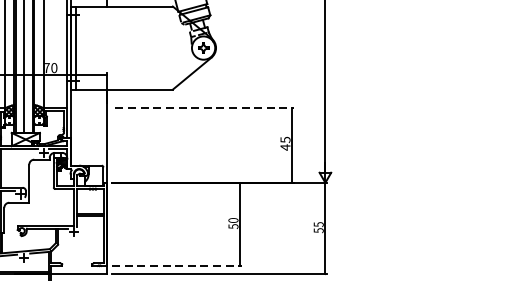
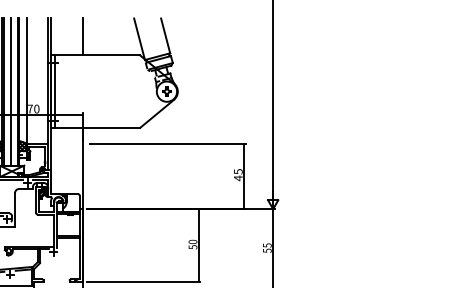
line: (204, 107) -> (167, 143), dashed -> solid
line: (176, 265) -> (143, 281), dashed -> solid

